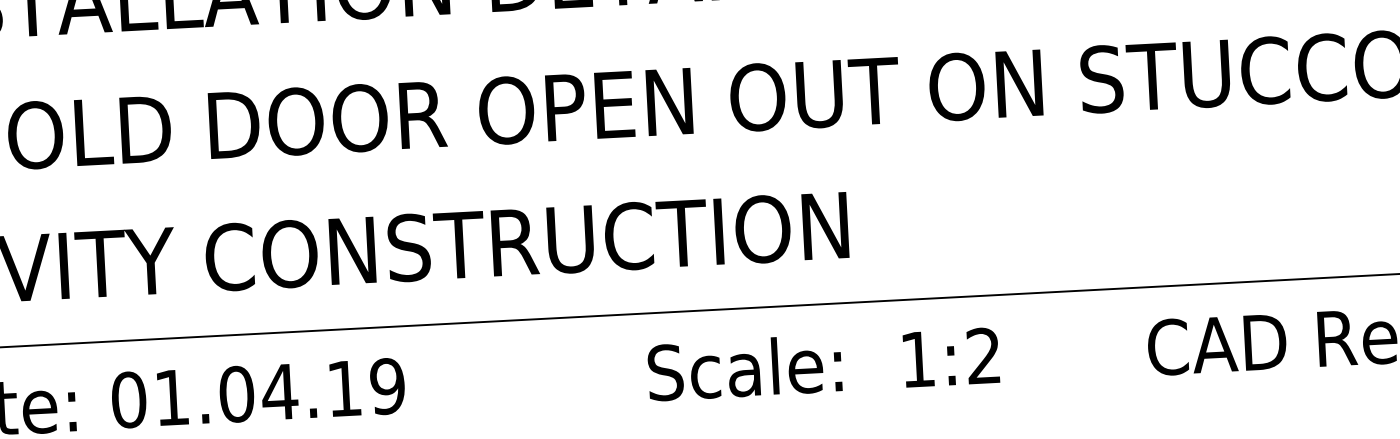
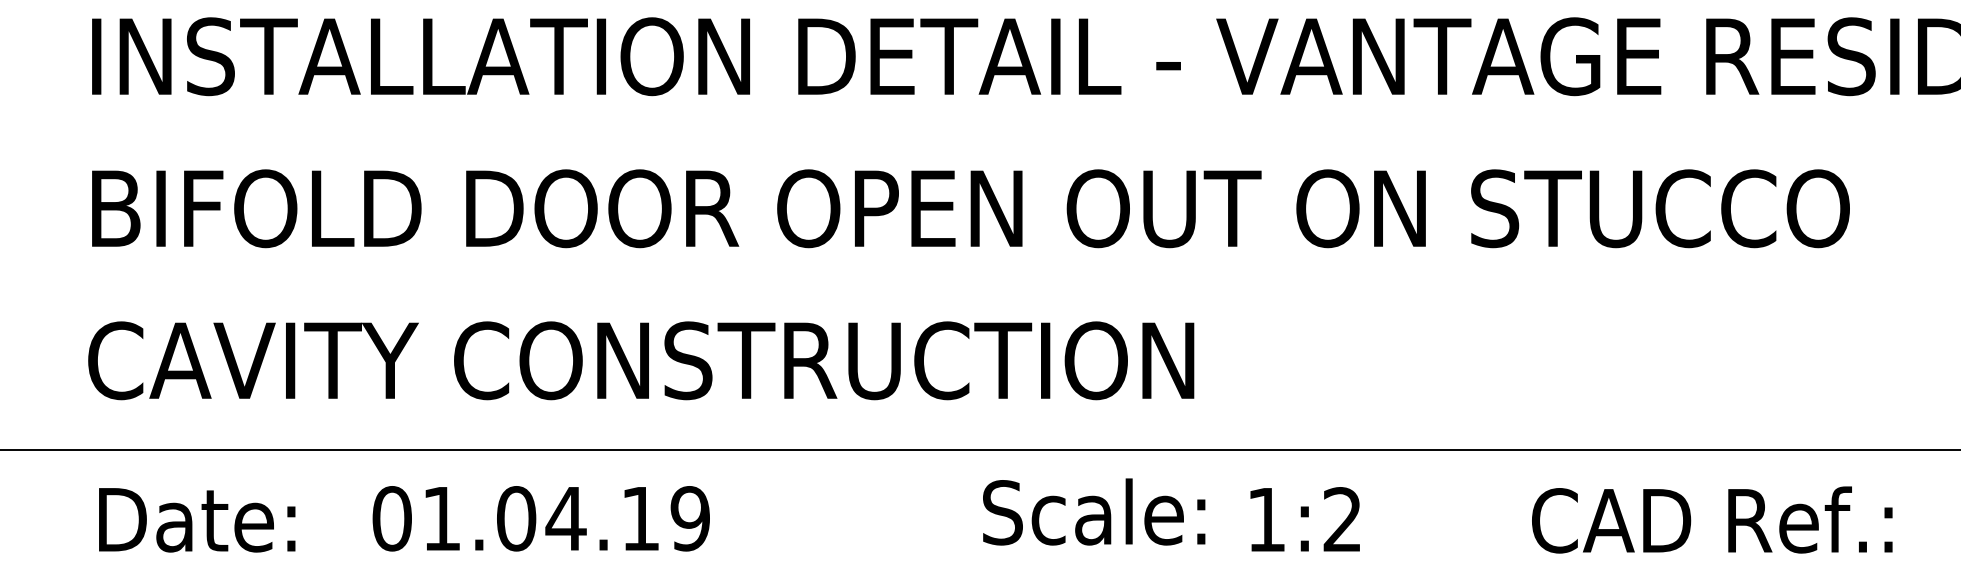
text: (745, 367) -> (1094, 511), moved
text: (257, 393) -> (540, 518), moved

